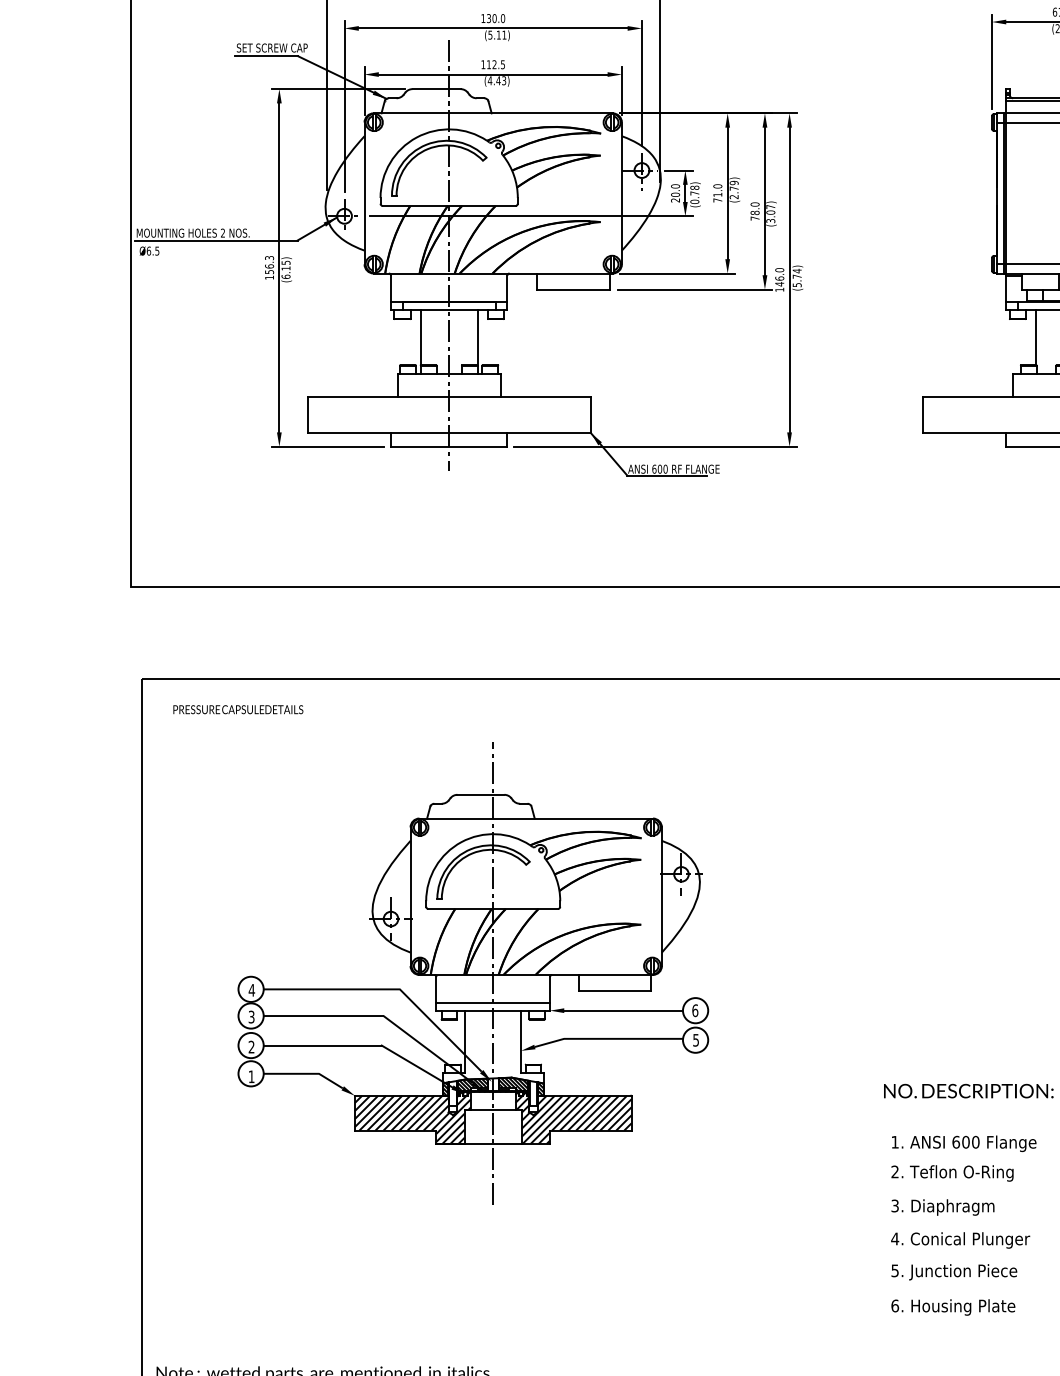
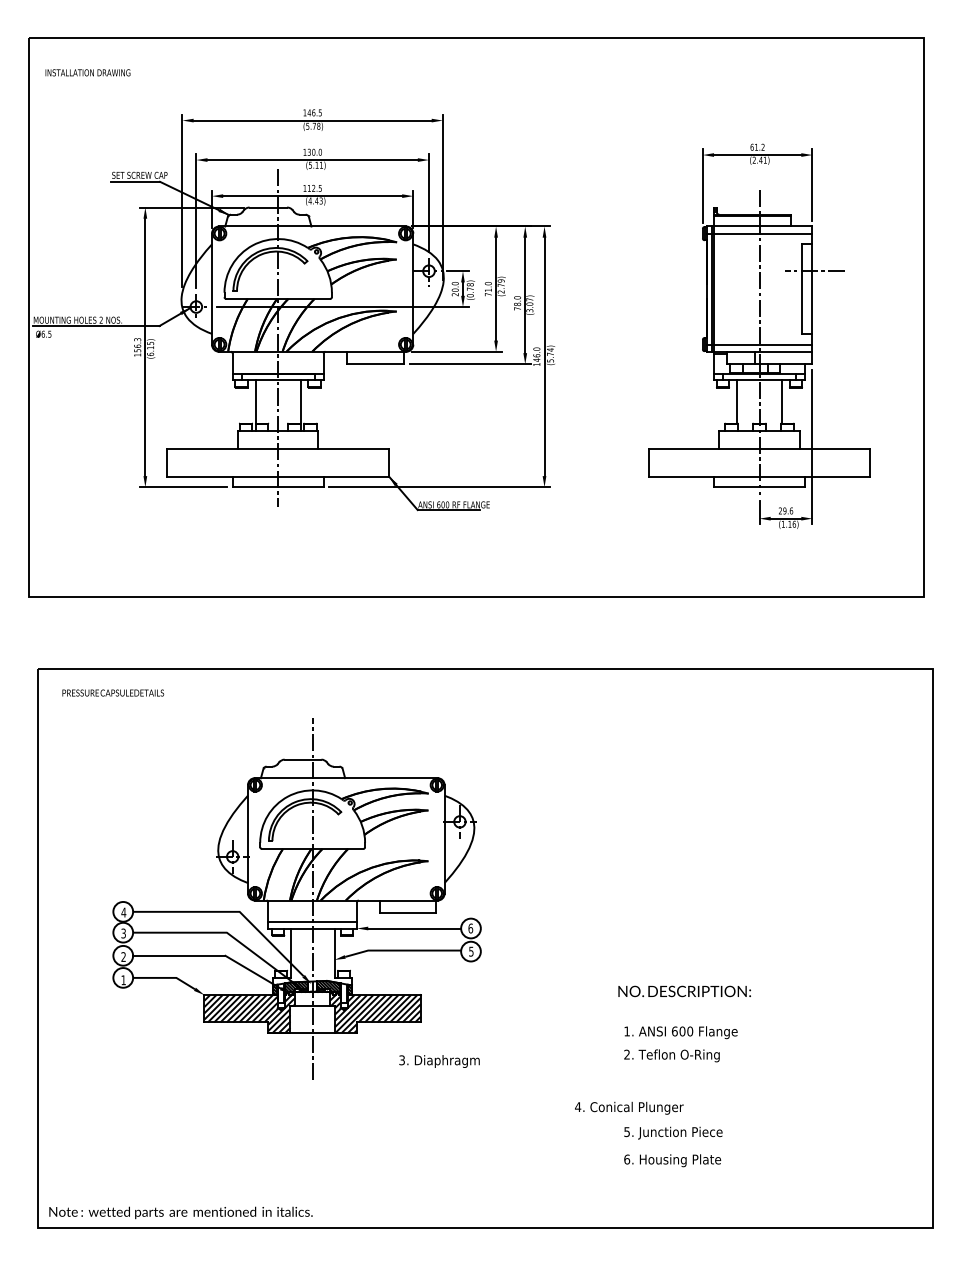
text: (942, 1207) -> (439, 1061), moved
text: (960, 1239) -> (629, 1107), moved

